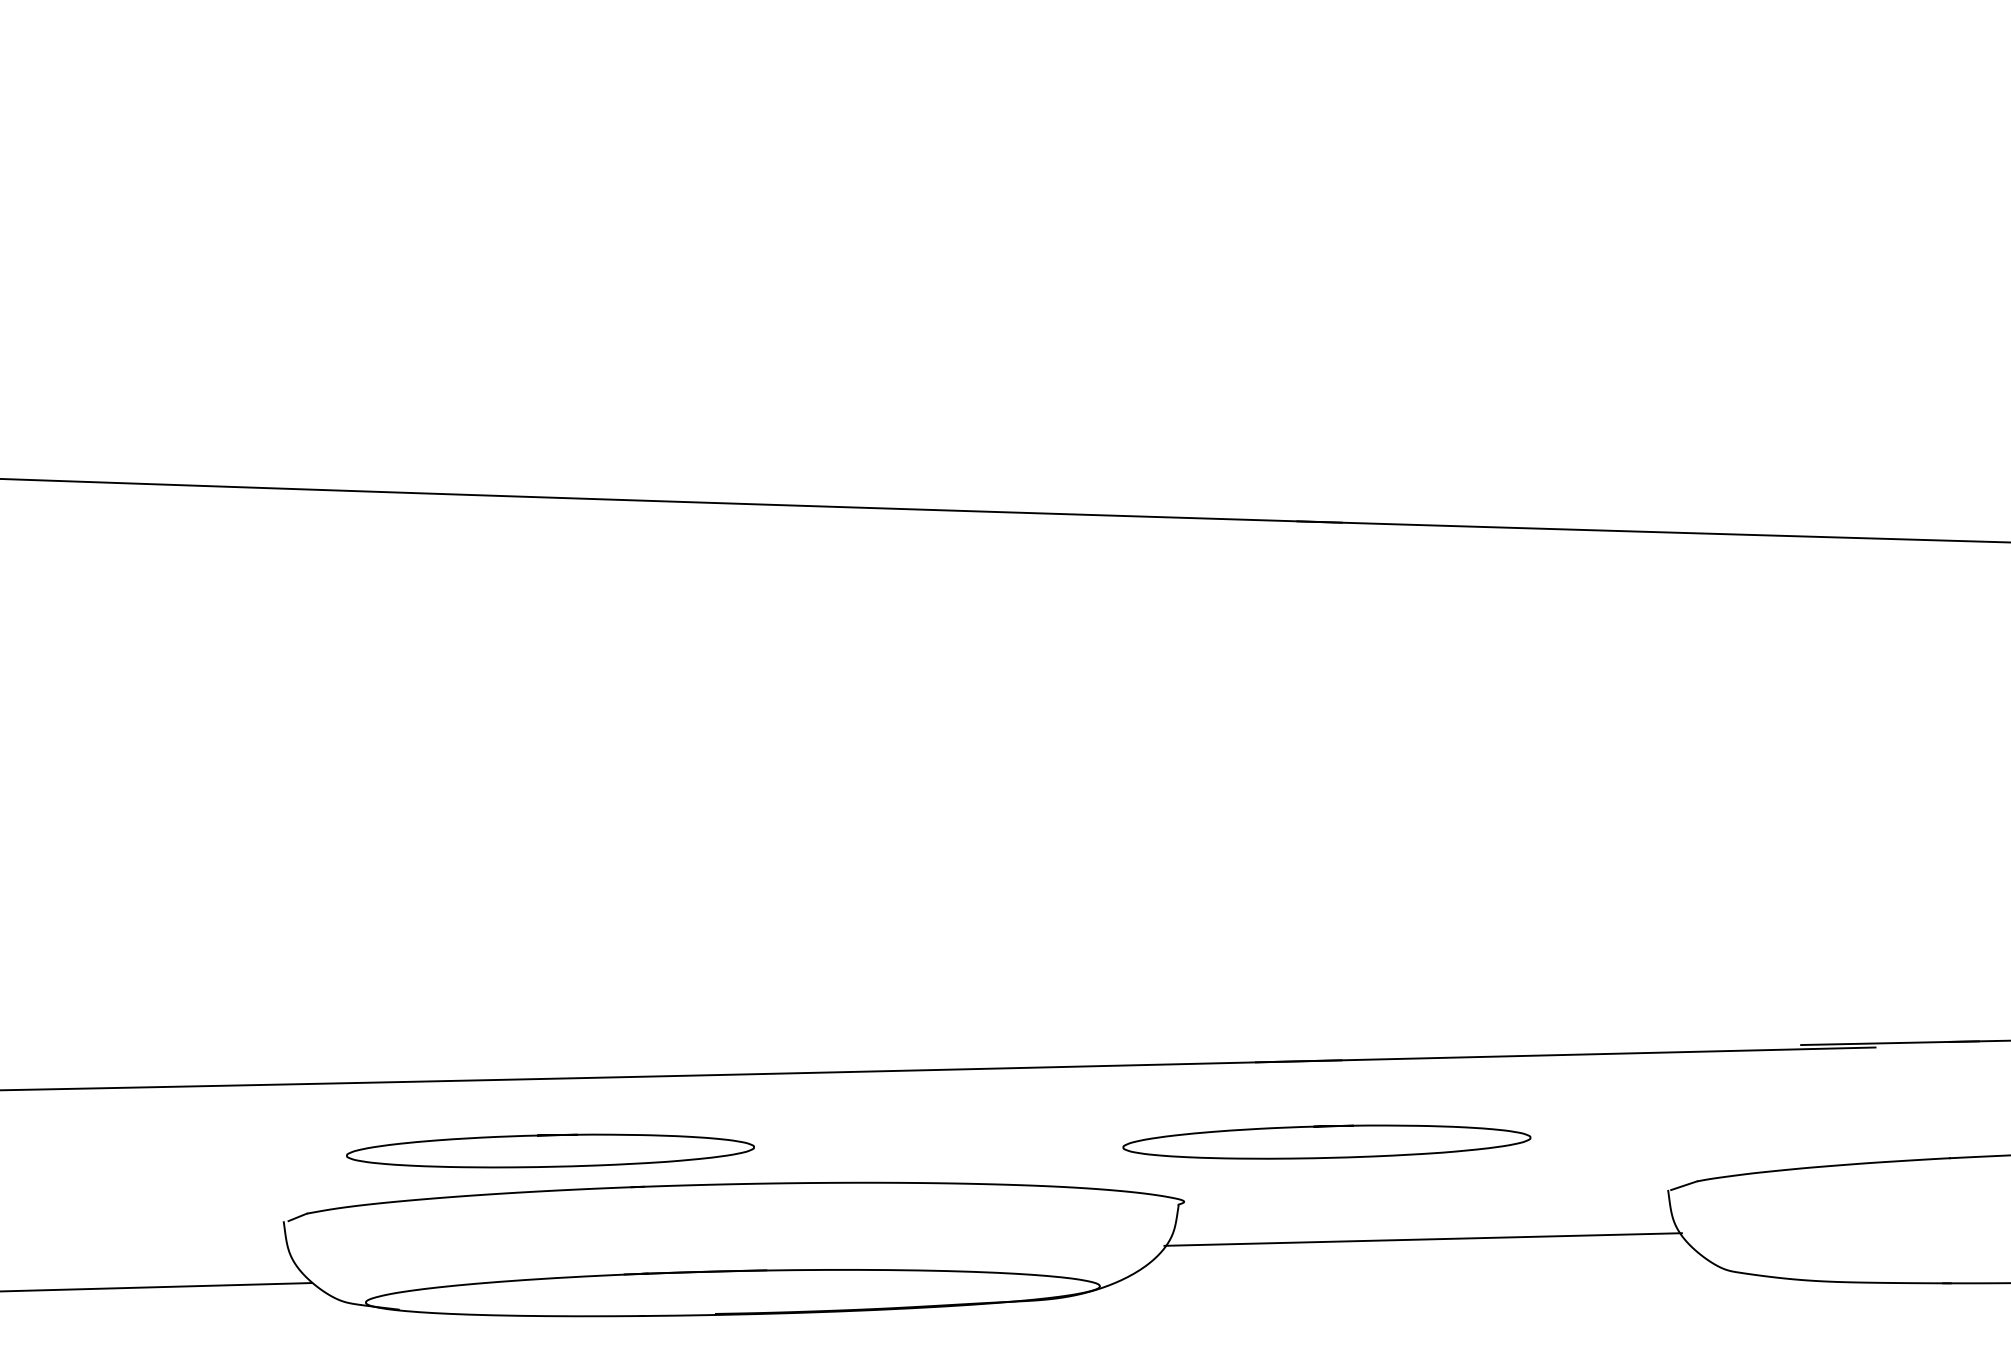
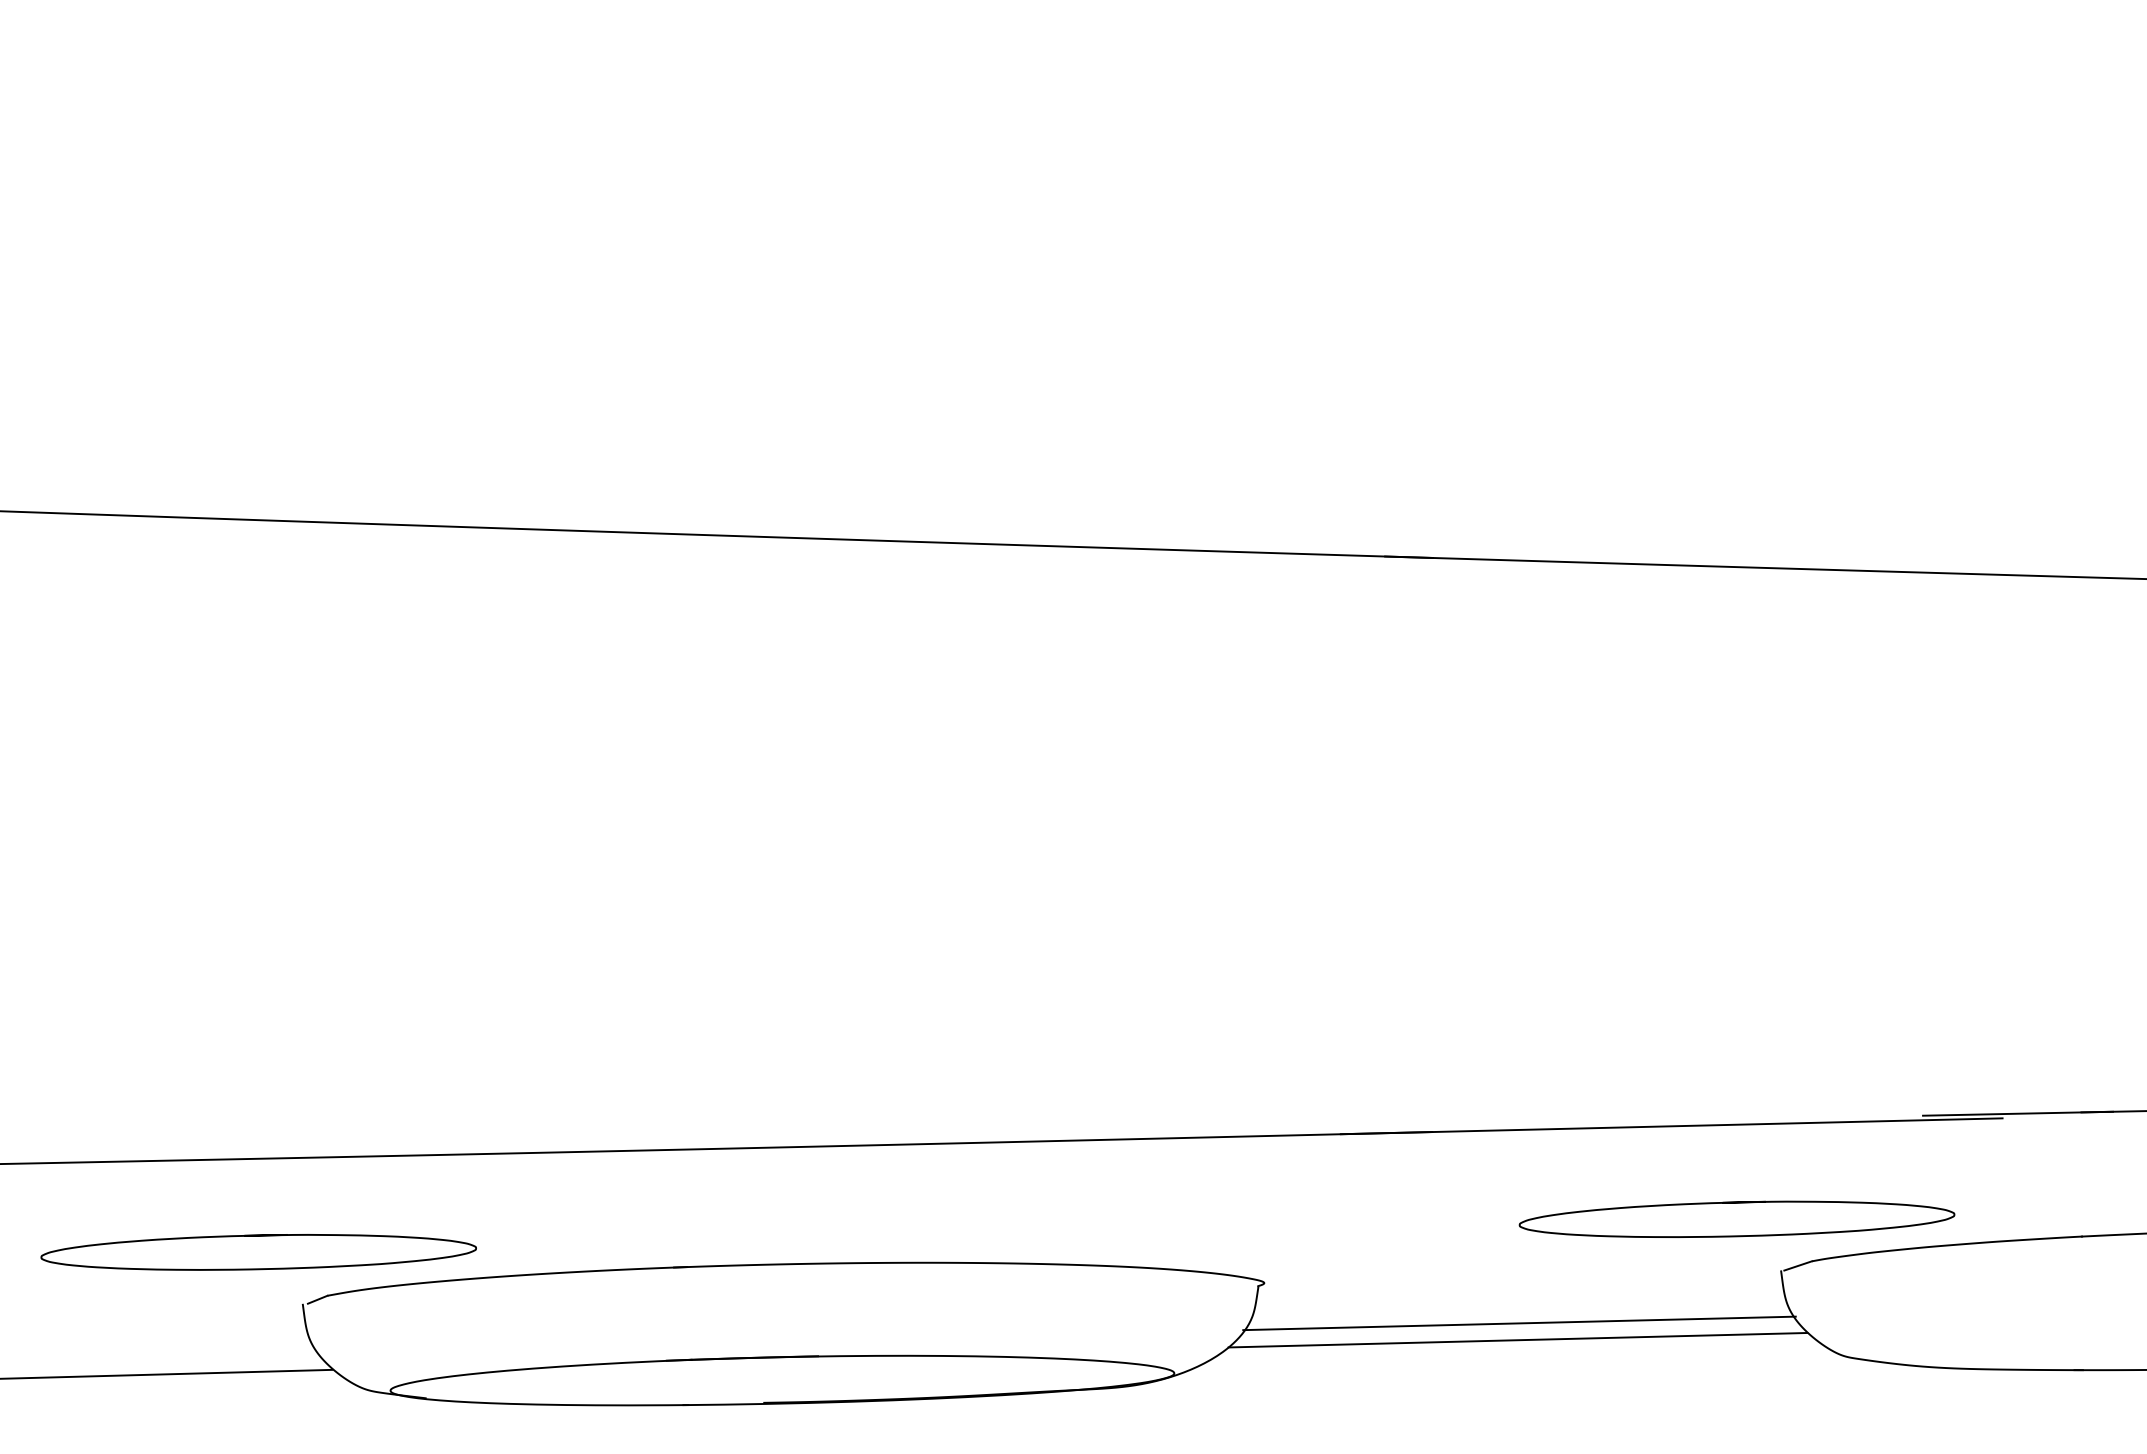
part: (1326, 1141) -> (1736, 1218), moved
part: (550, 1150) -> (258, 1251), moved
line: (1421, 1255) -> (1517, 1340), added

